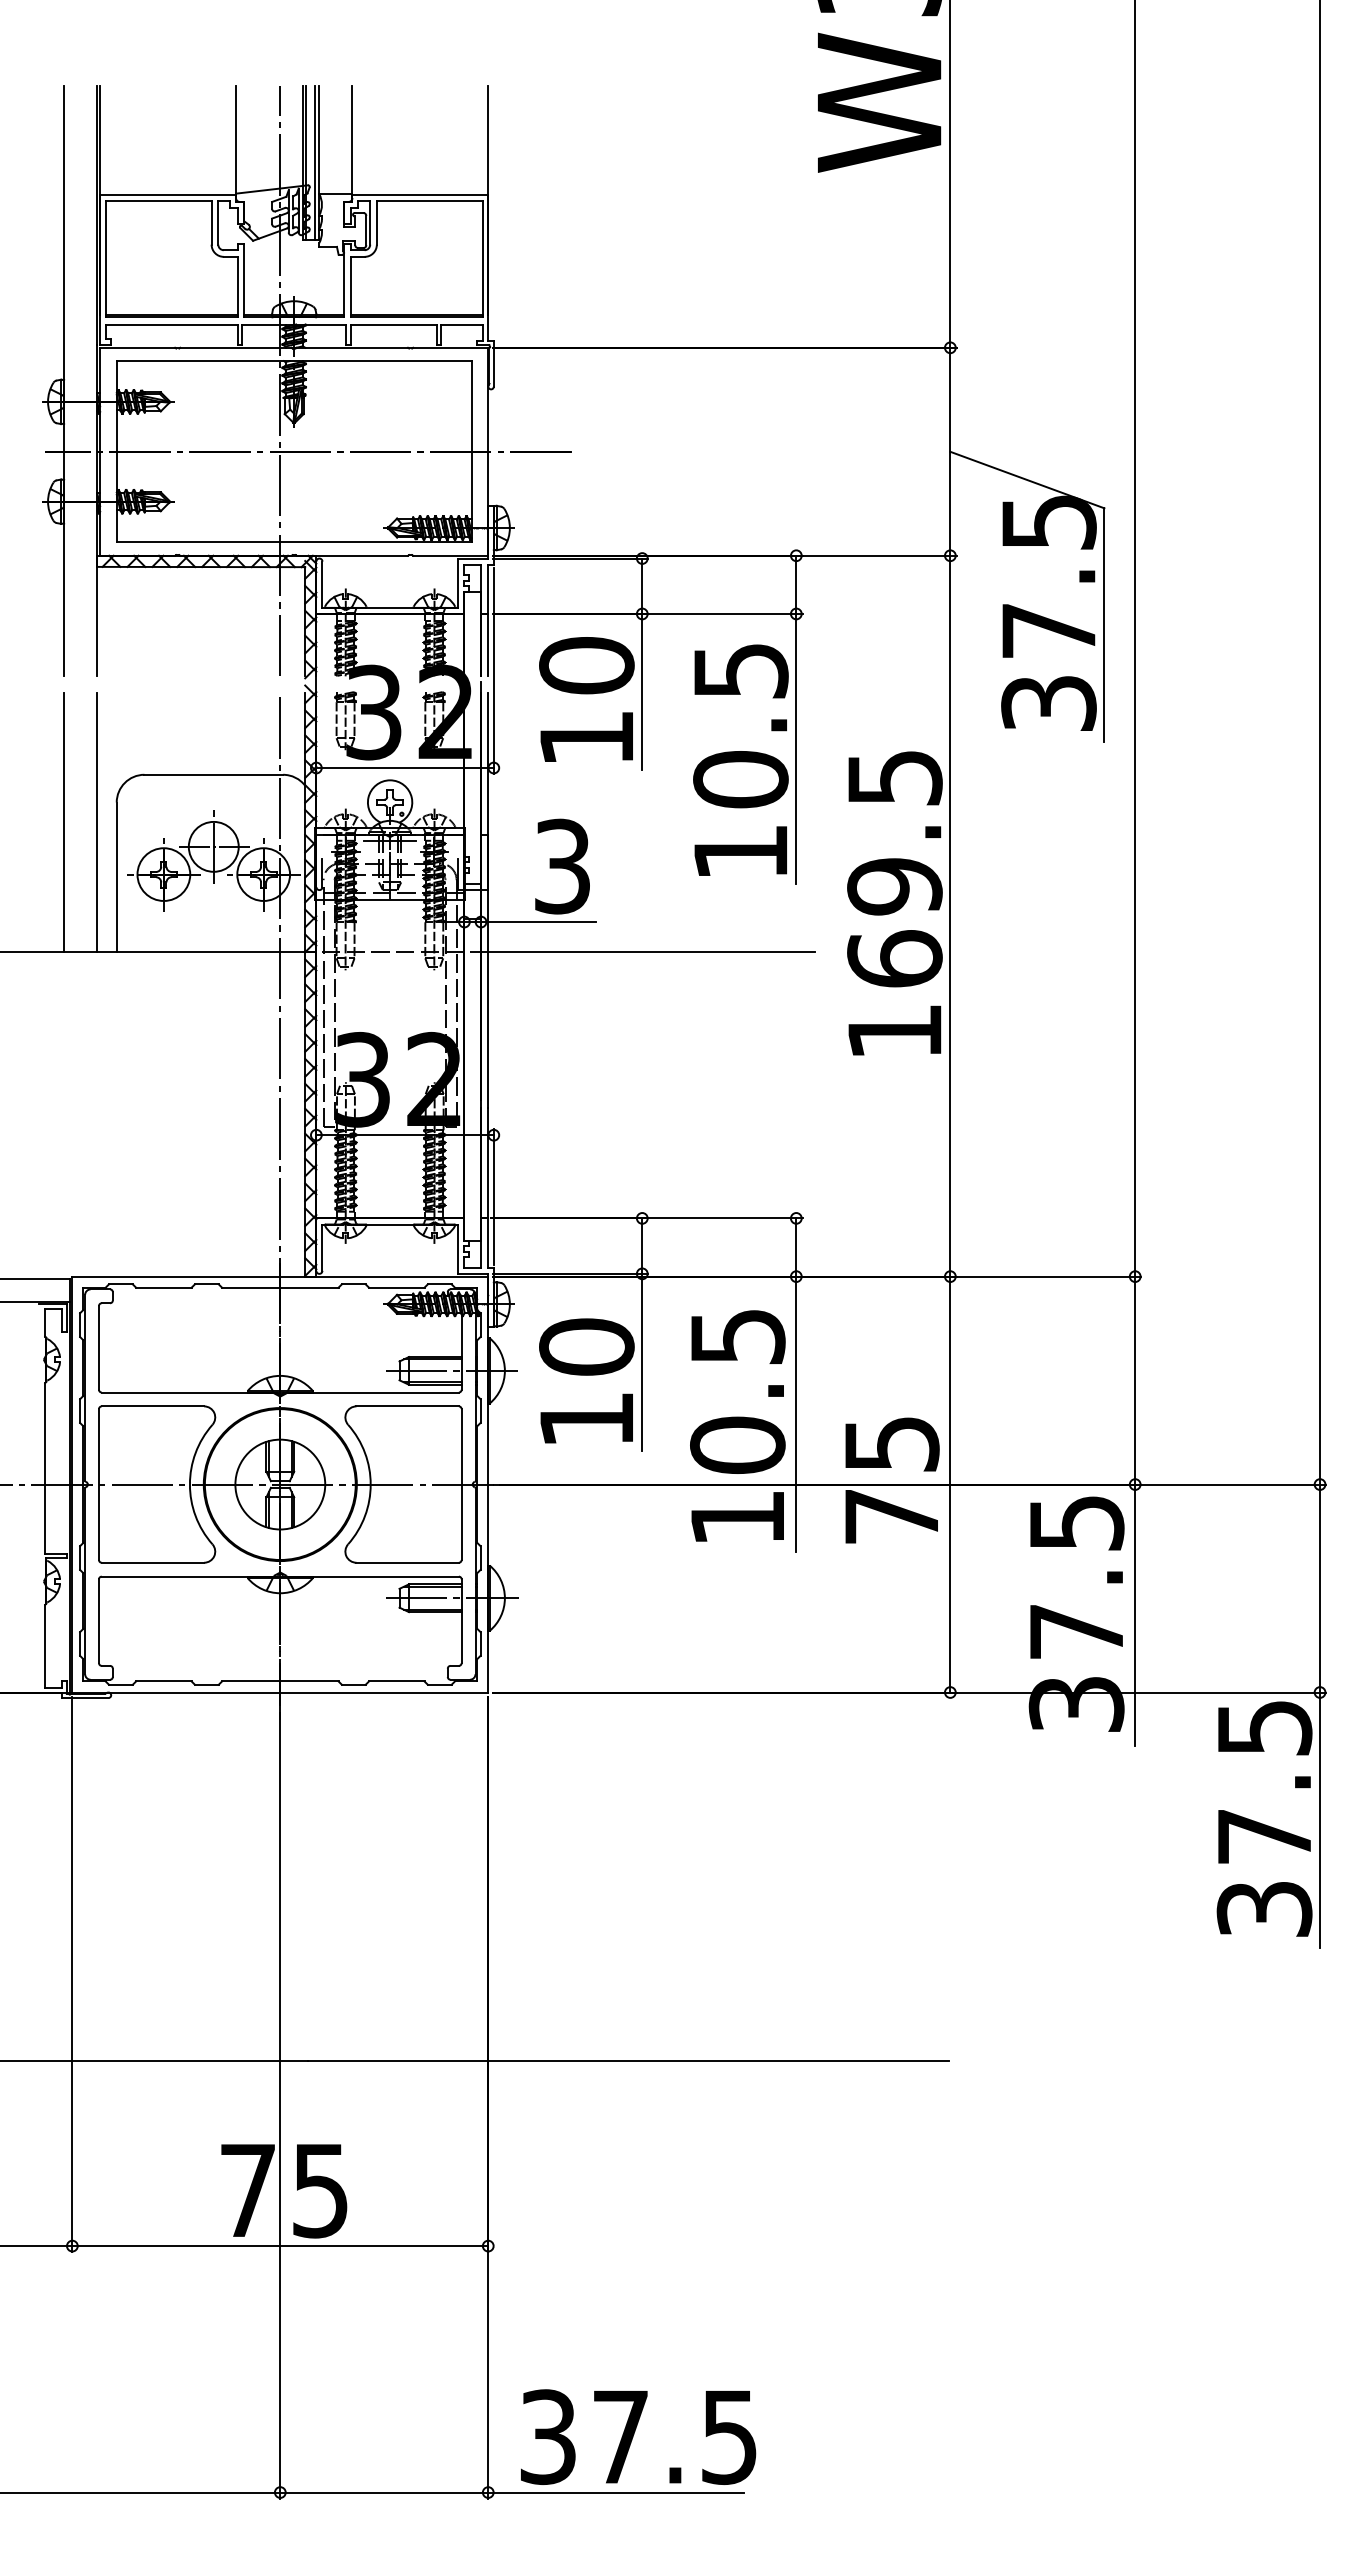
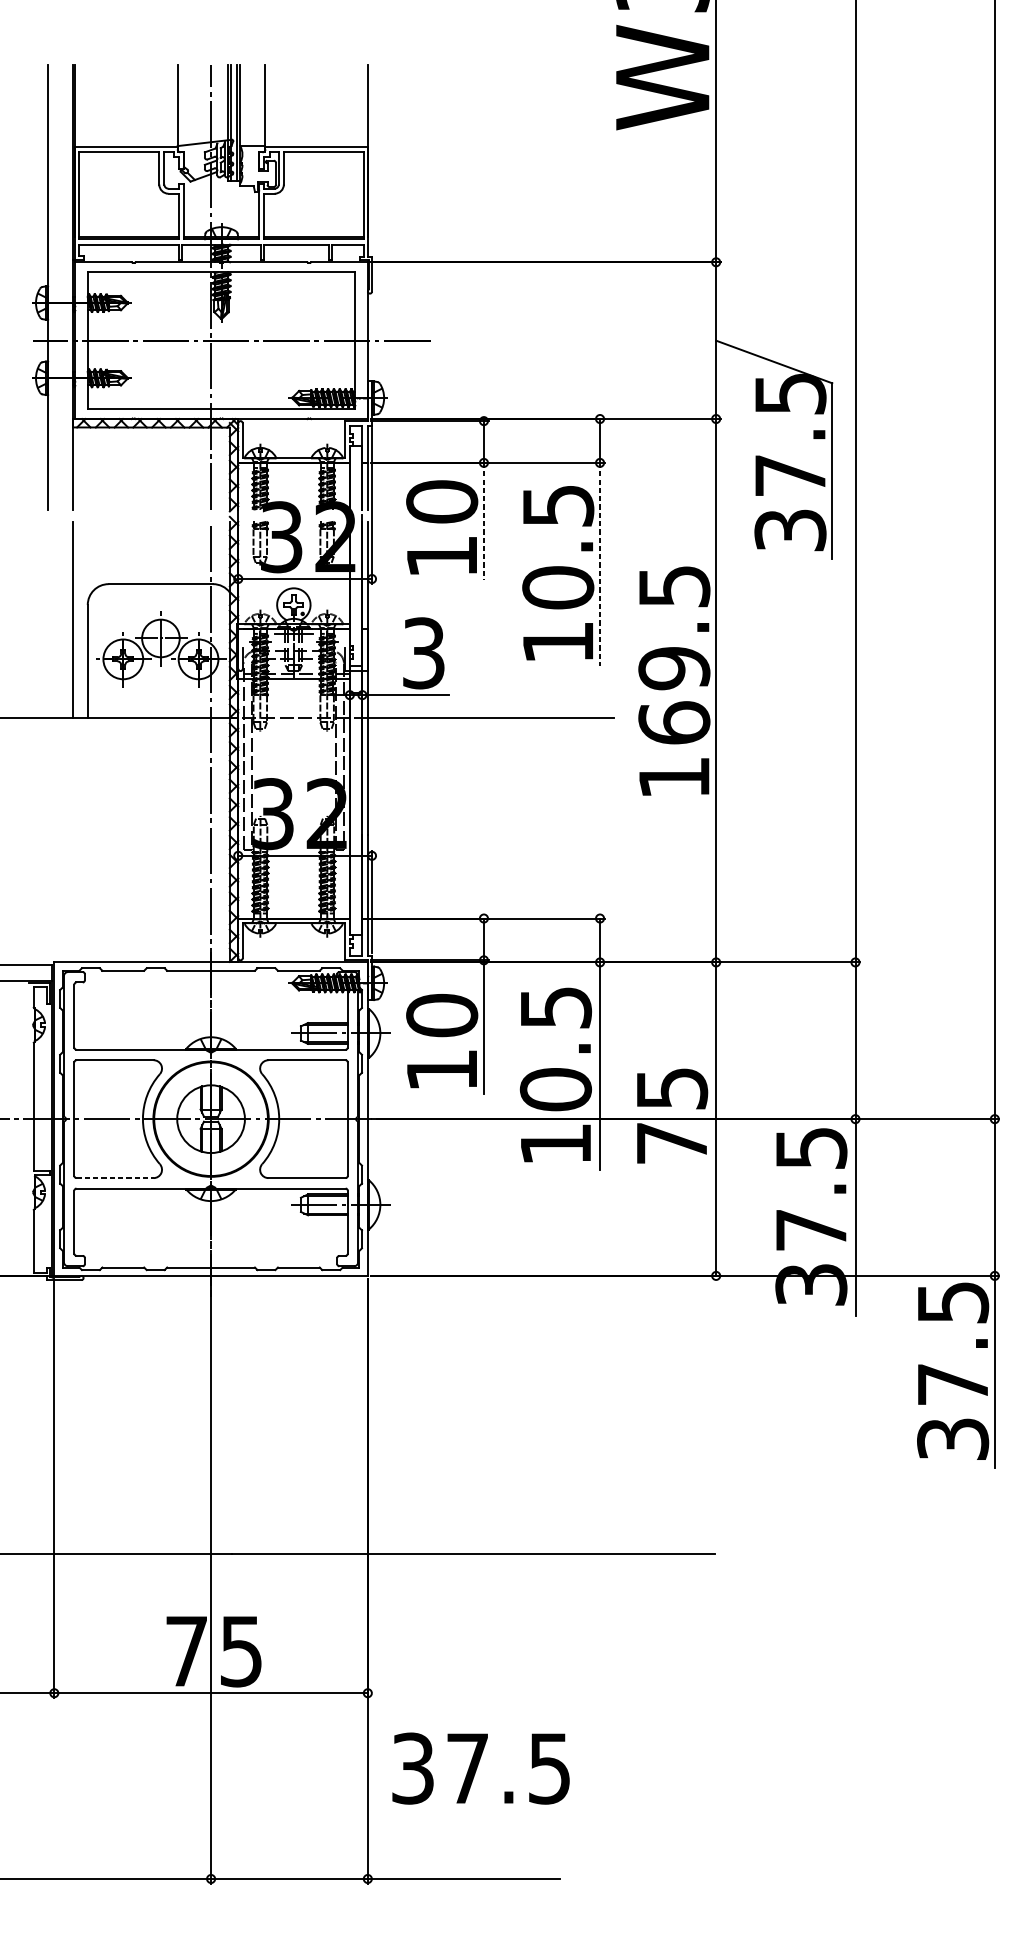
line: (642, 691) -> (484, 521), solid -> dashed
line: (796, 748) -> (600, 564), solid -> dashed
line: (64, 822) -> (48, 620), removed
line: (153, 1562) -> (115, 1177), solid -> dashed
text: (638, 2436) -> (481, 1768), moved

